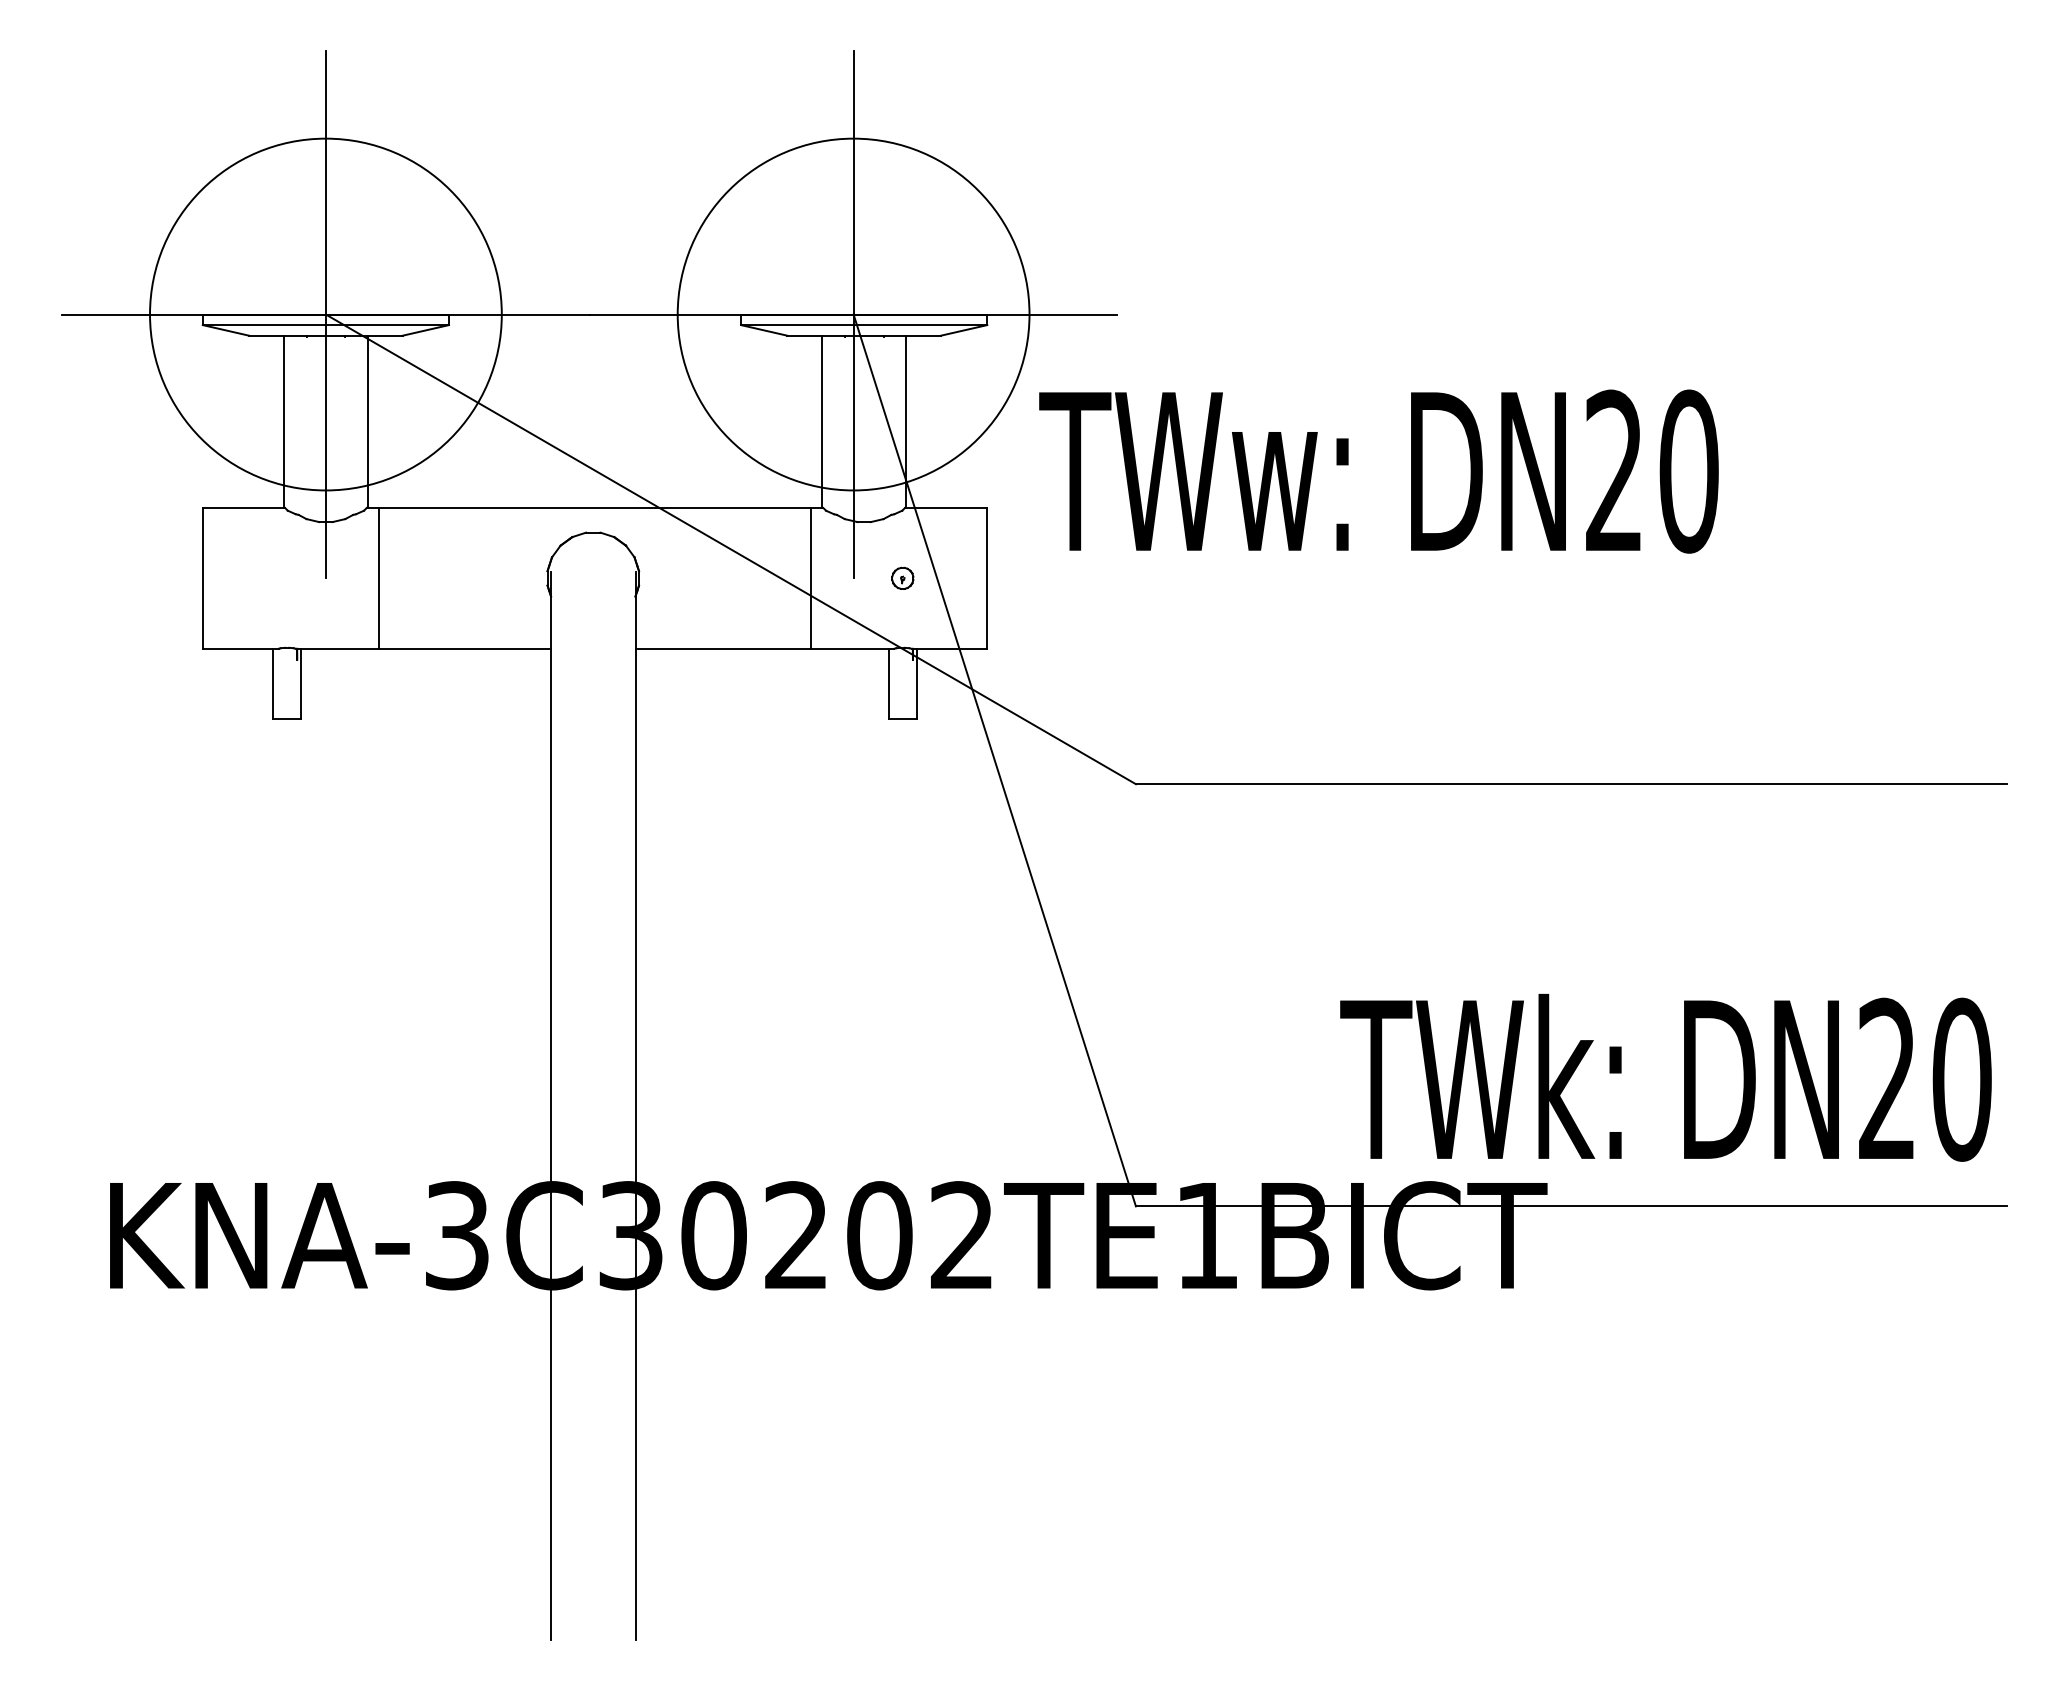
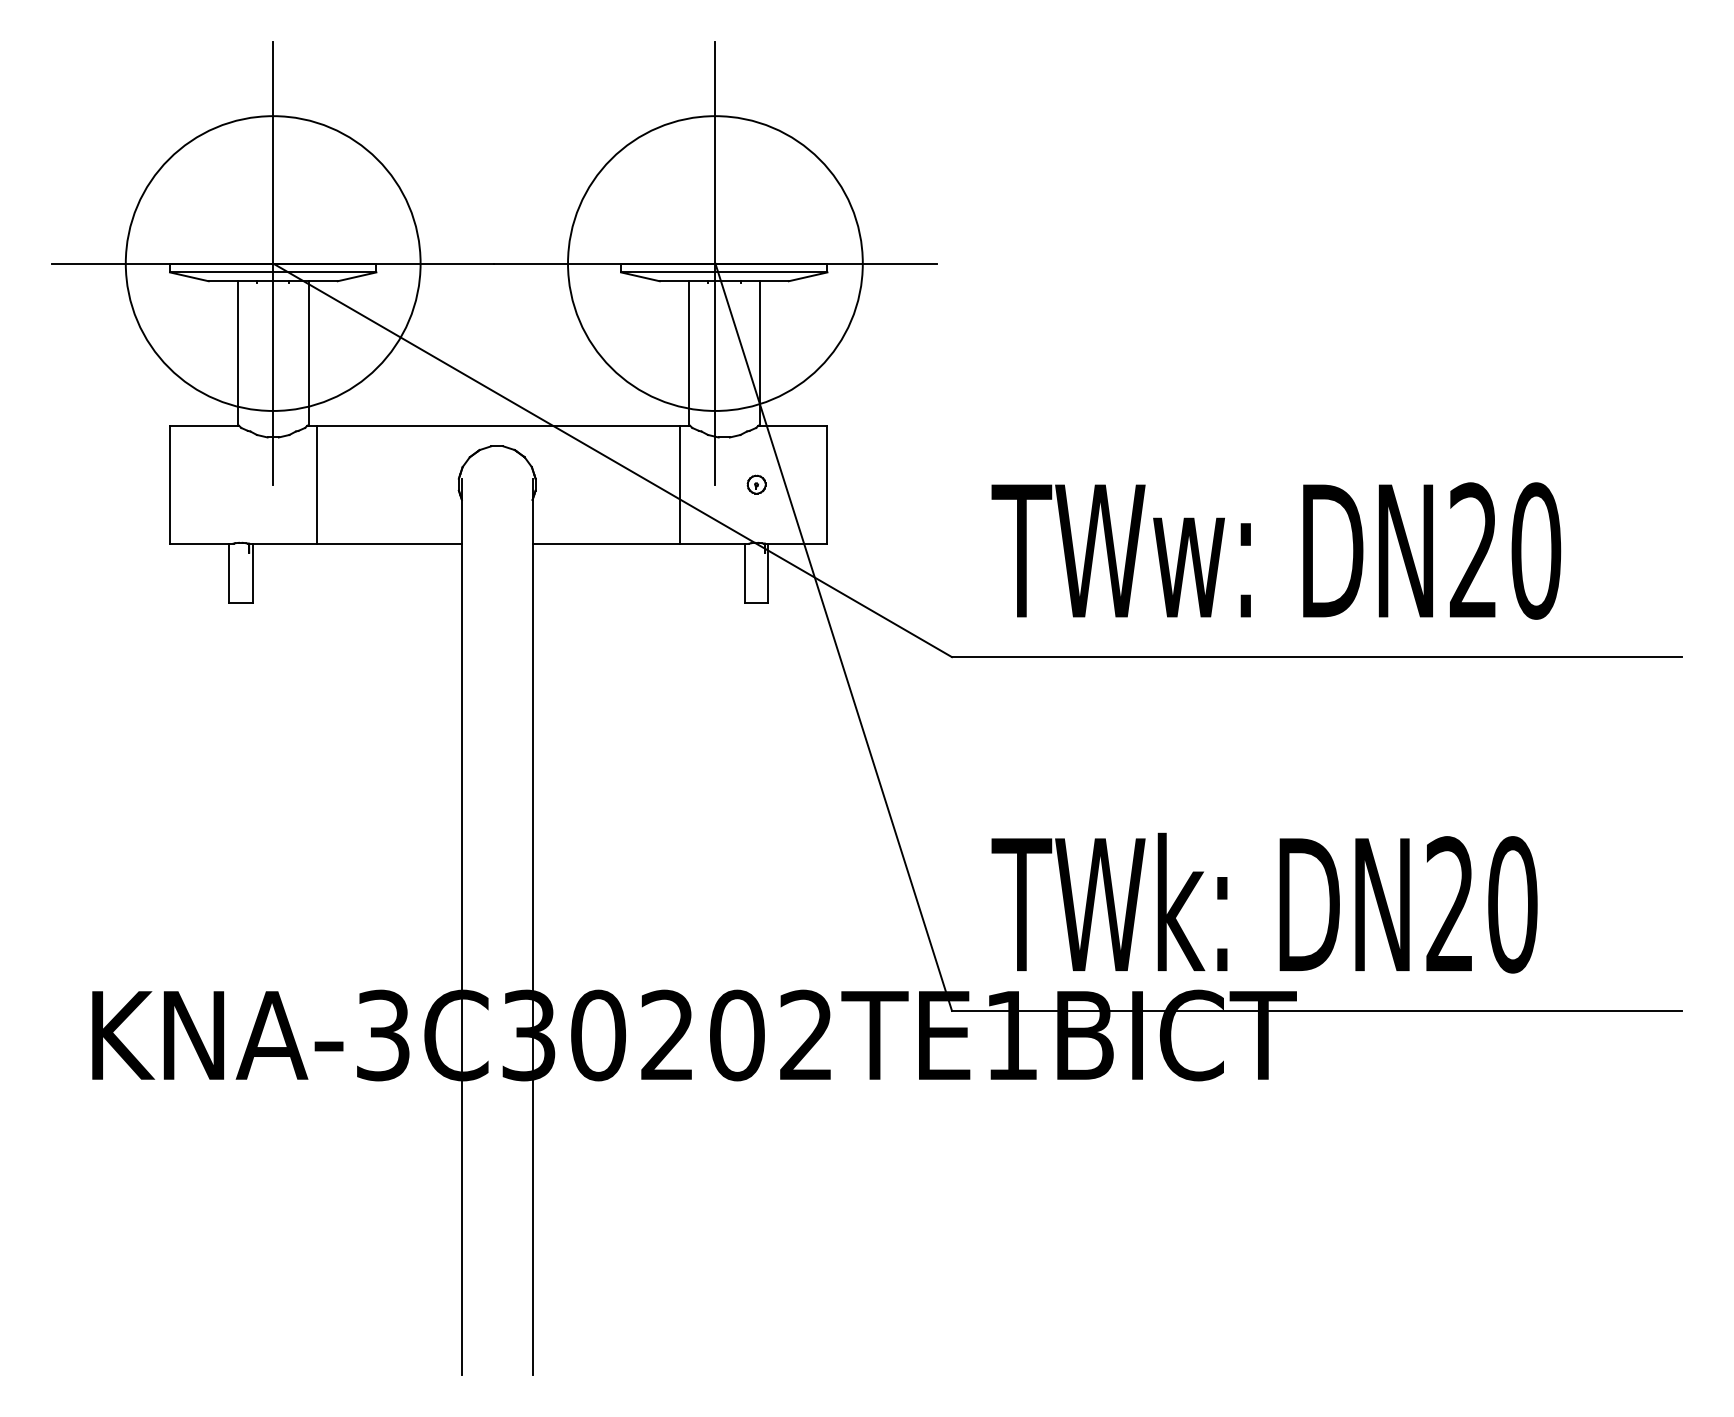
text: (1378, 471) -> (1275, 550), moved
text: (1665, 1077) -> (1264, 902), moved

